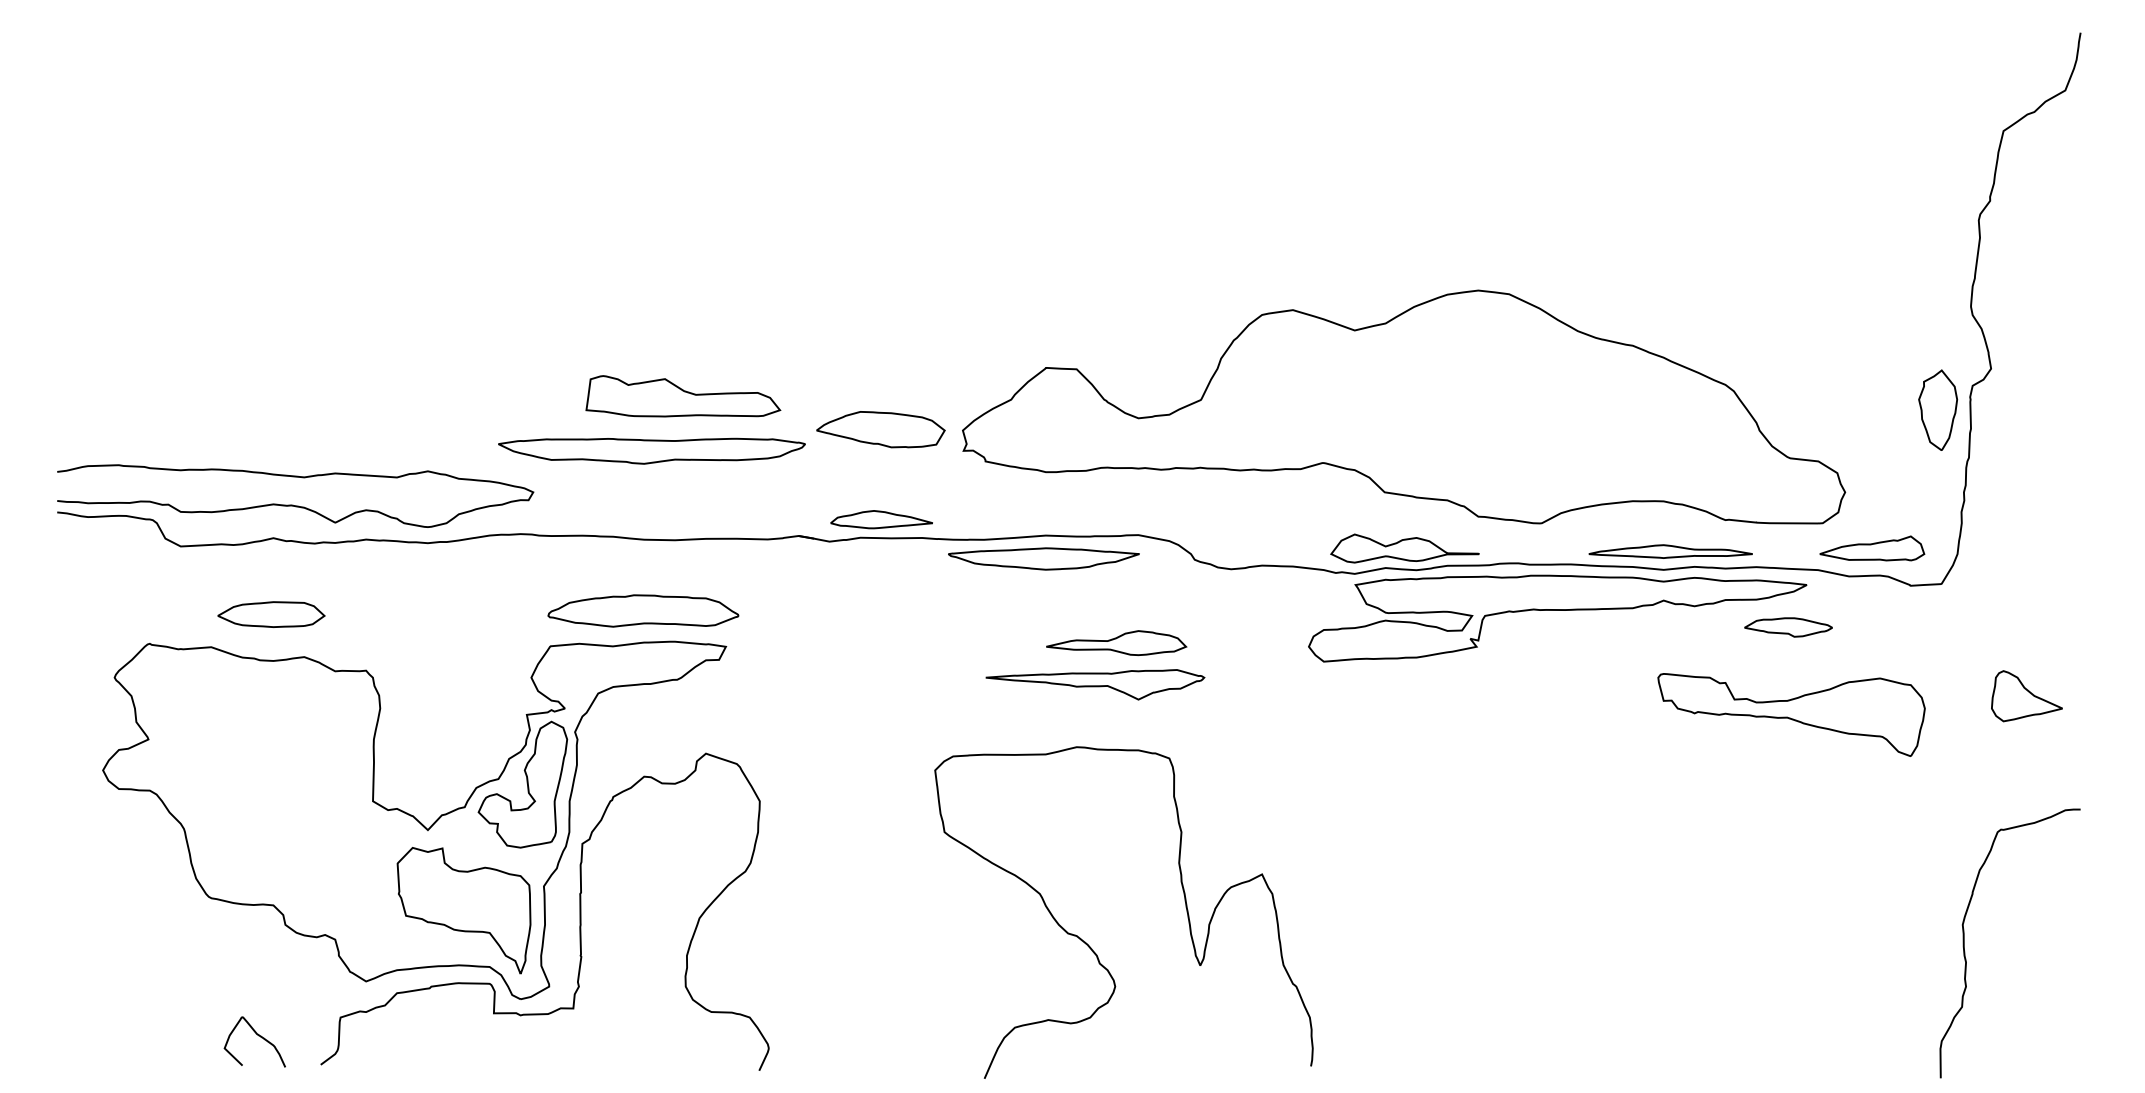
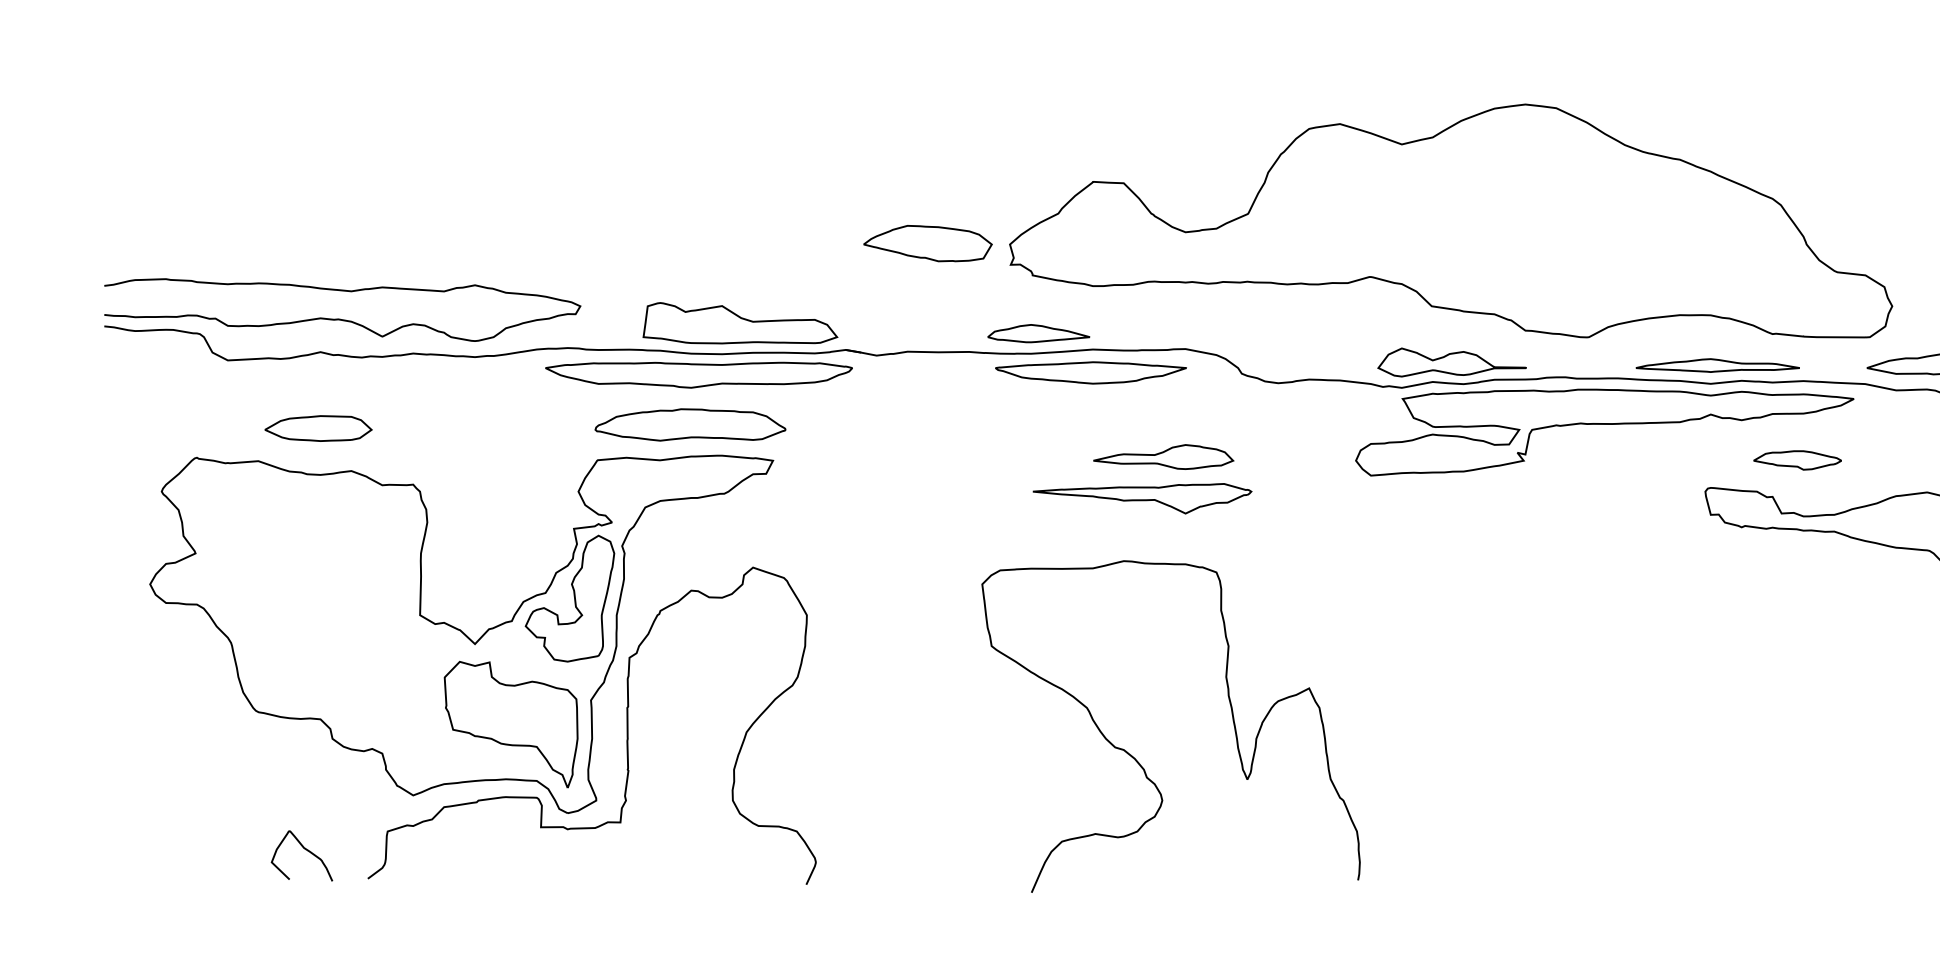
part: (683, 396) -> (740, 323), moved
part: (651, 450) -> (698, 374), moved
part: (881, 519) -> (1038, 333), moved
part: (1788, 627) -> (1797, 460), moved

